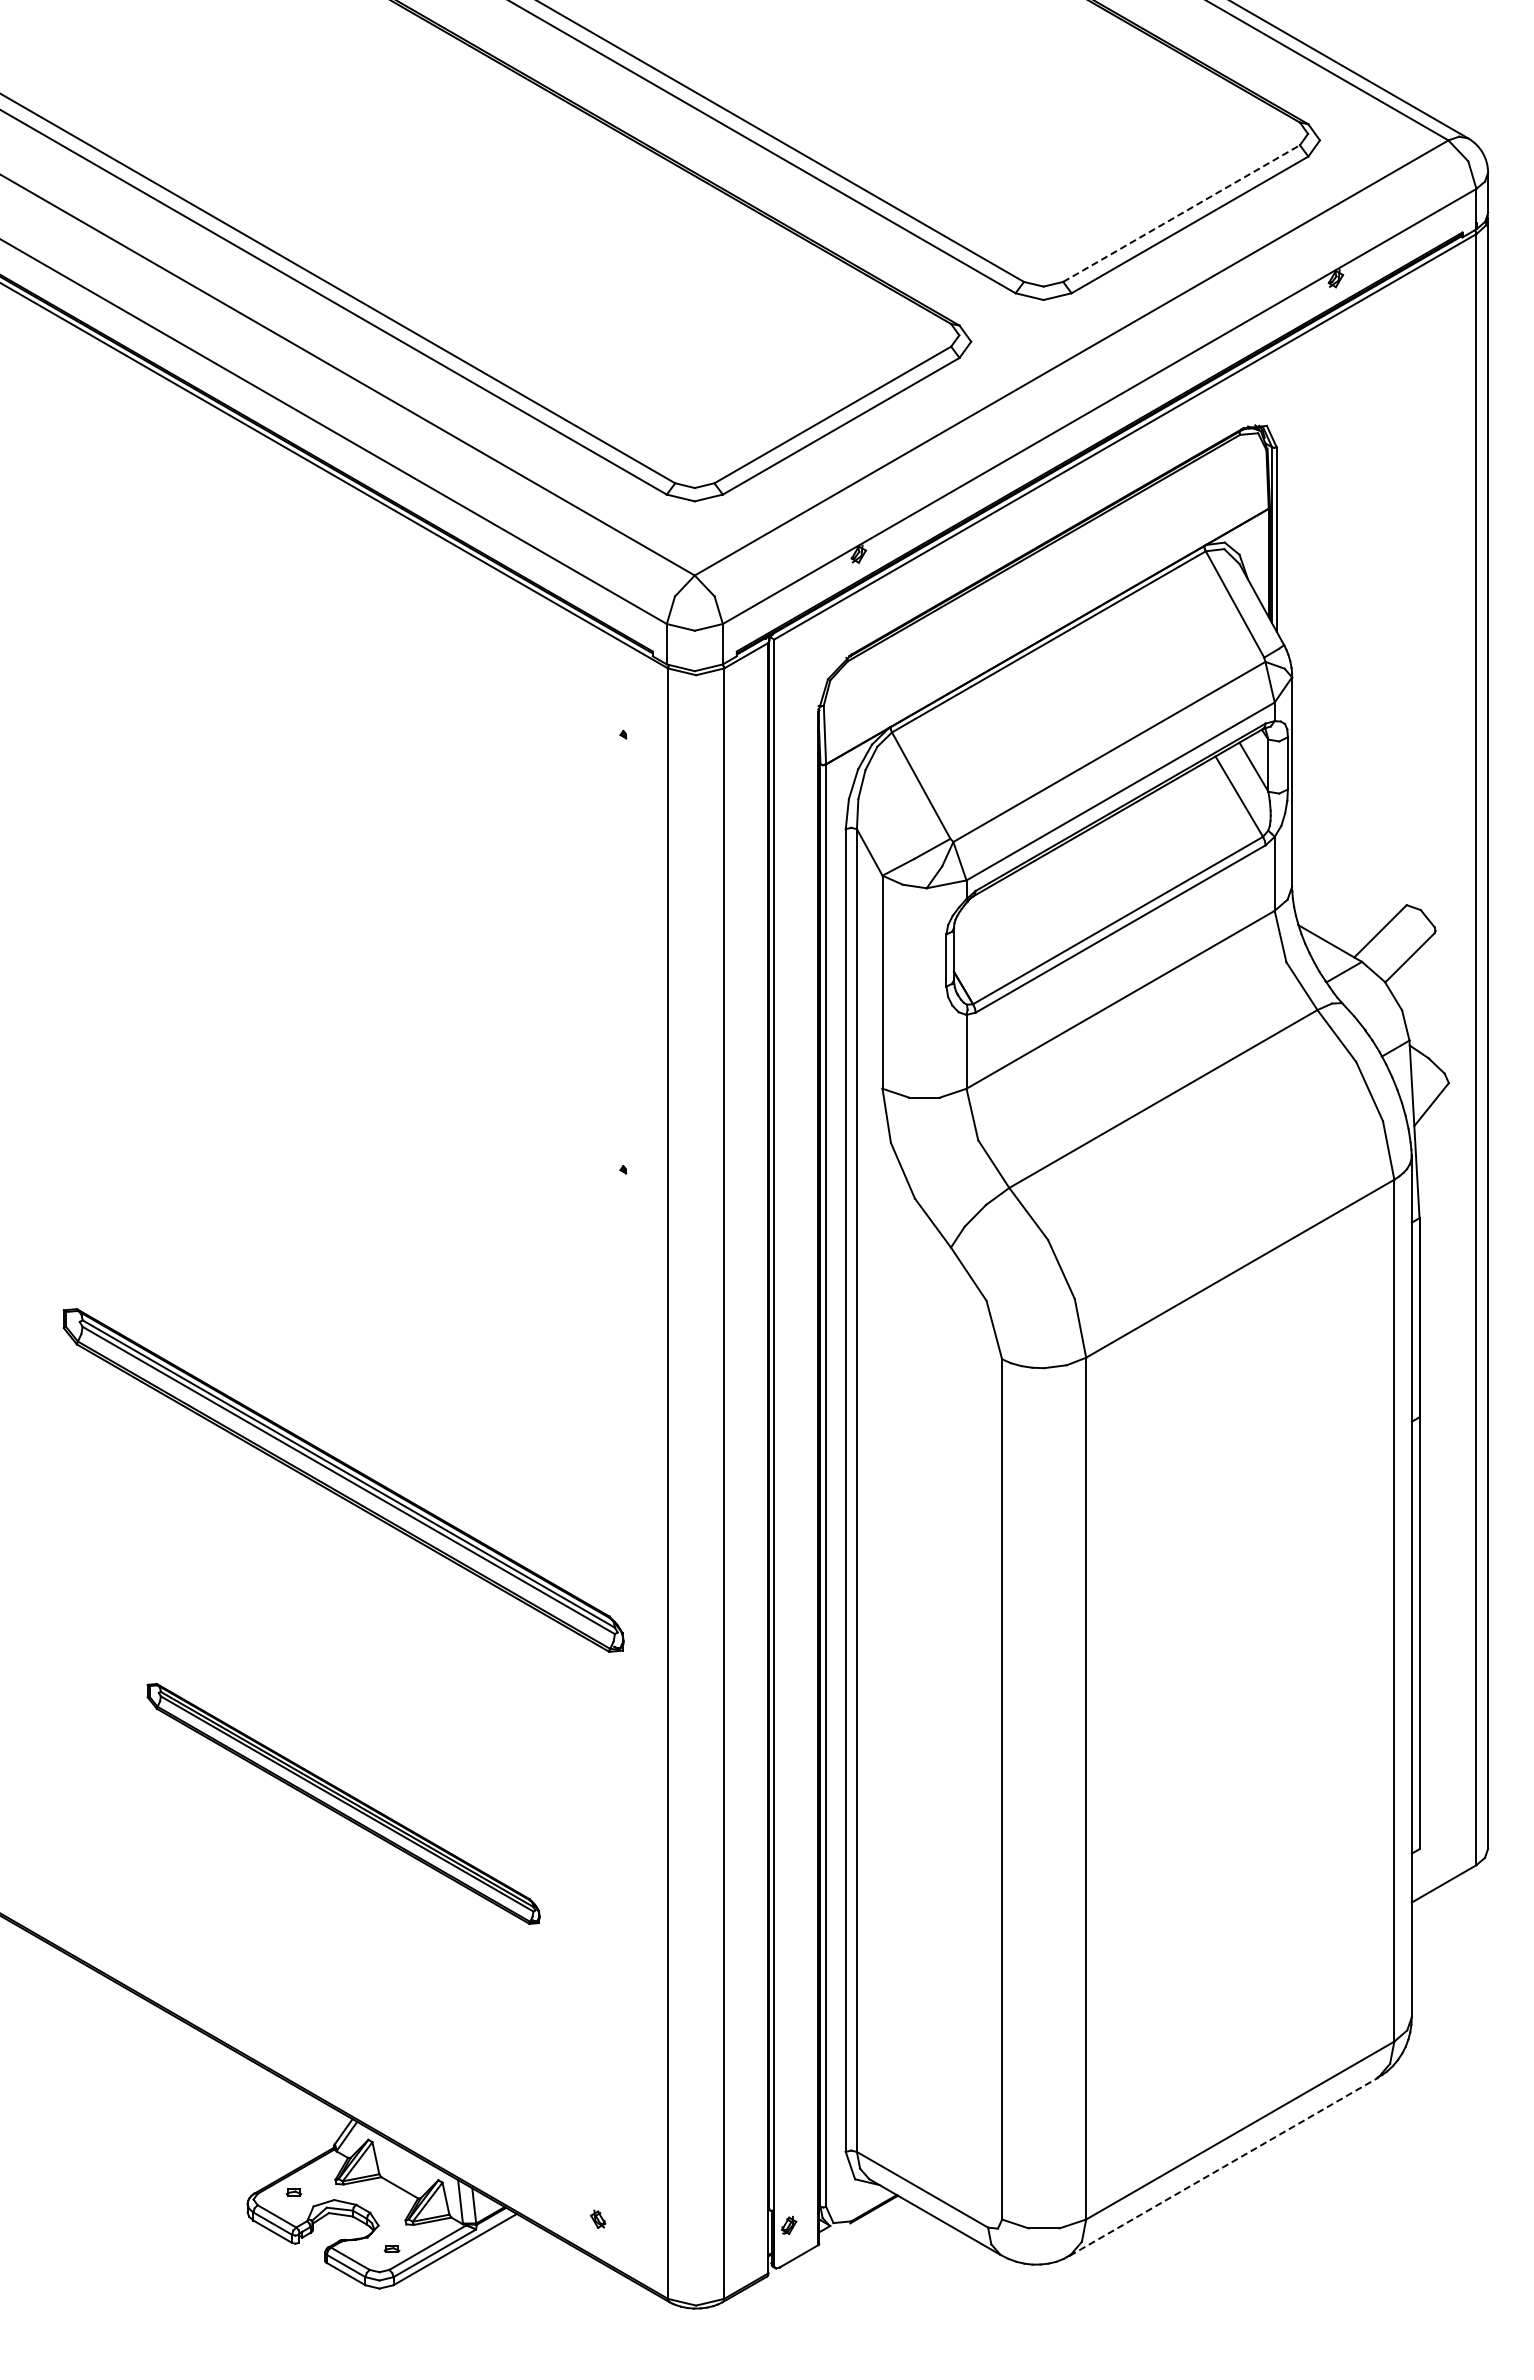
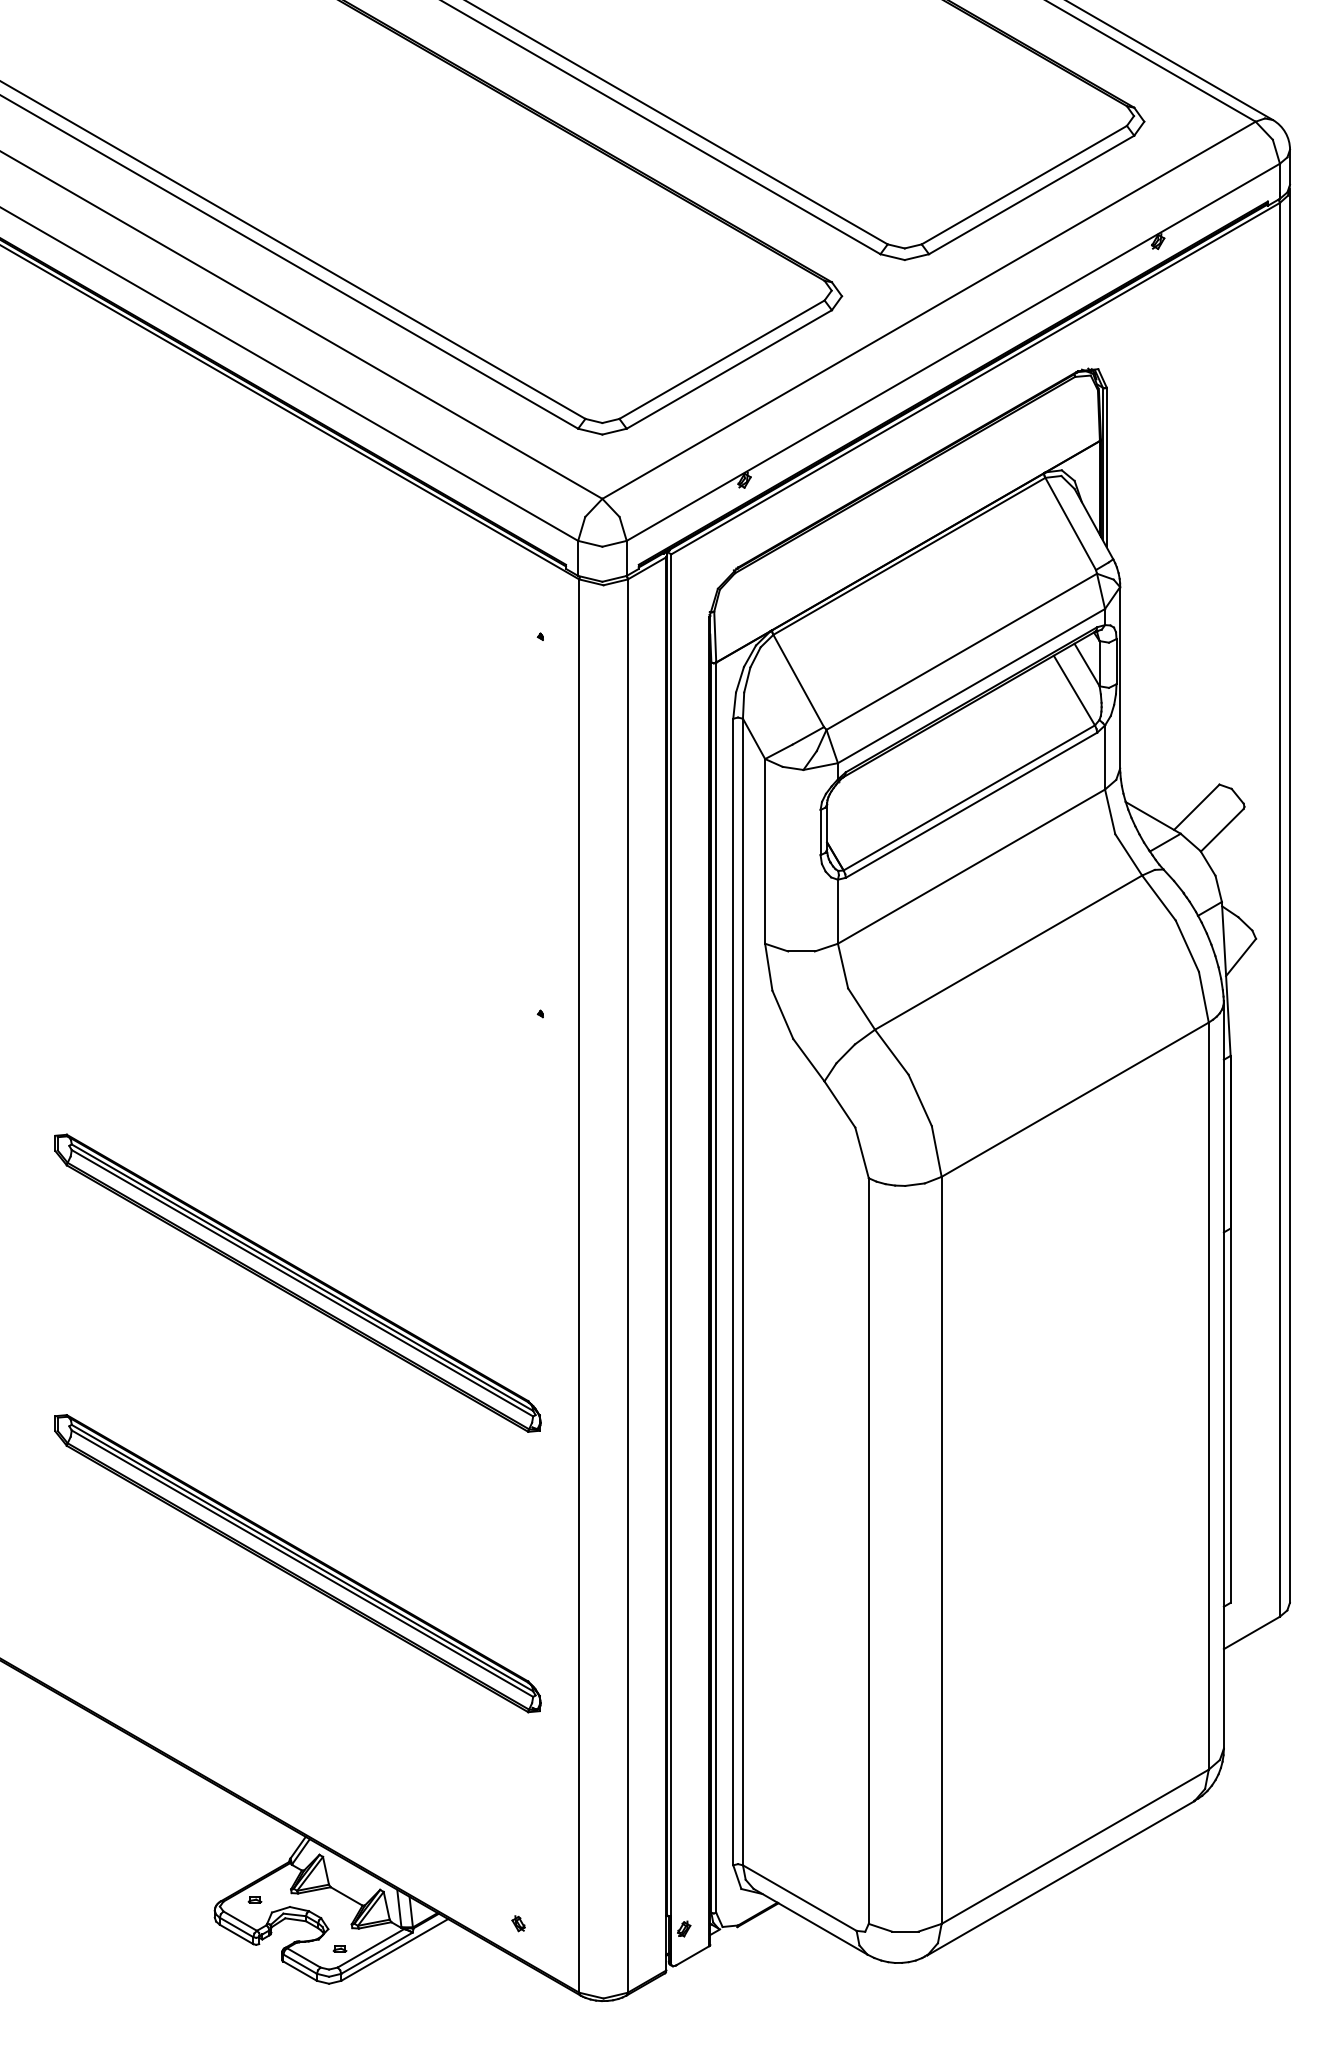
line: (1181, 213) -> (1024, 185), dashed -> solid
part: (343, 1803) -> (297, 1563), size x1.43
line: (1223, 2166) -> (1060, 1877), dashed -> solid

